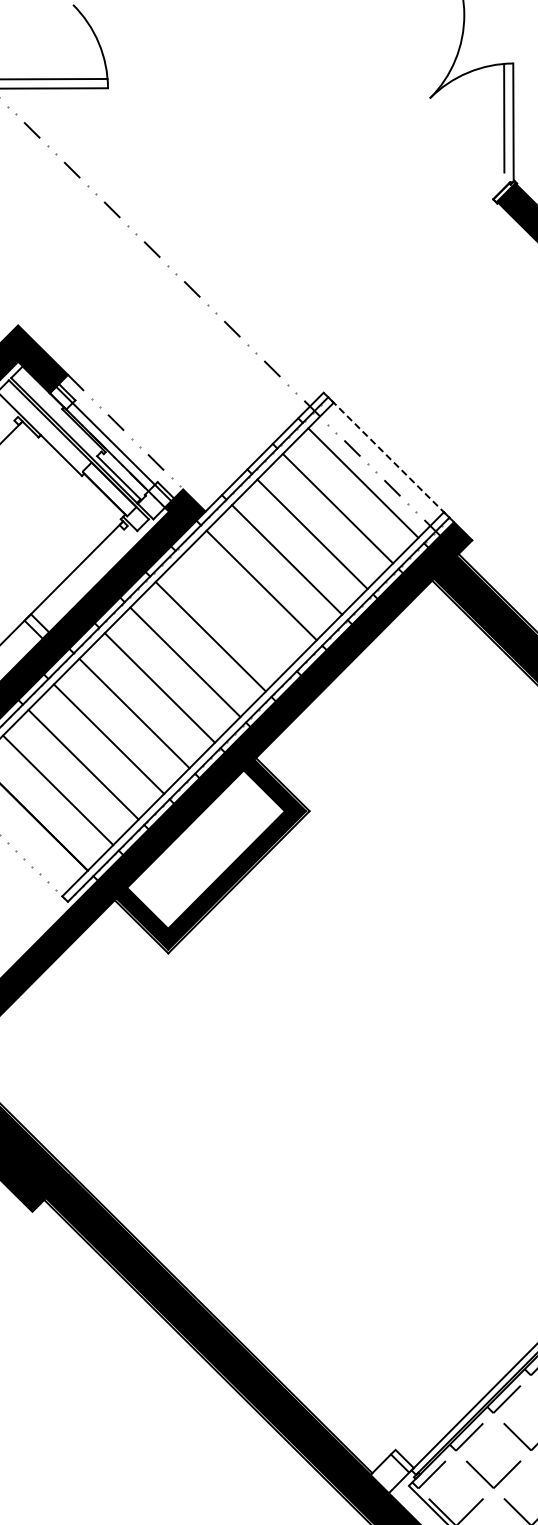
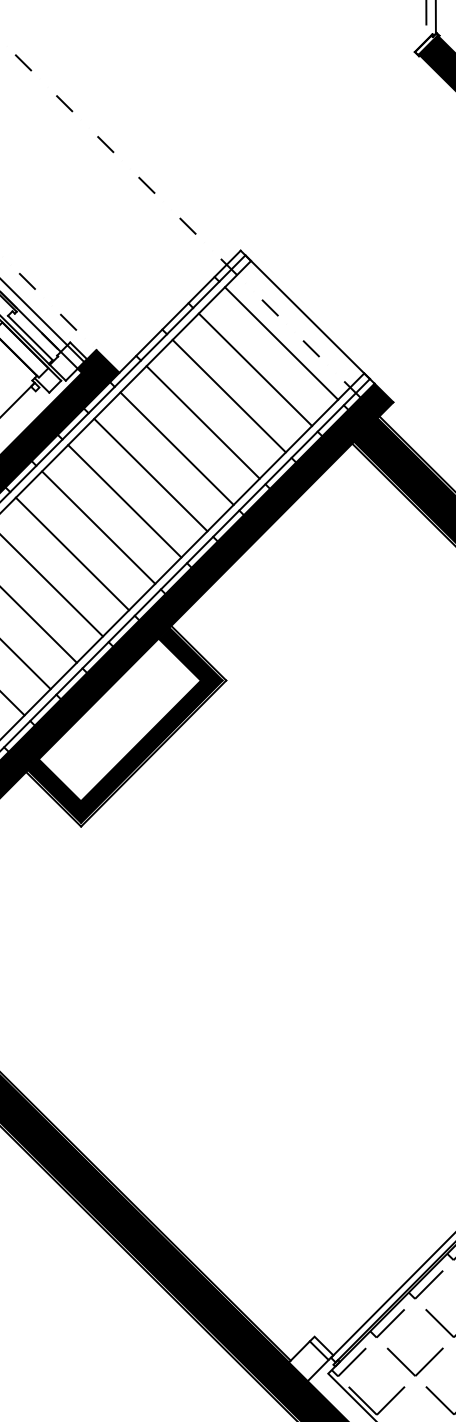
line: (388, 457) -> (307, 317), dashed -> solid
line: (236, 610) -> (151, 474), added

